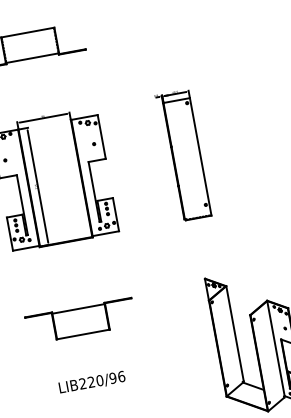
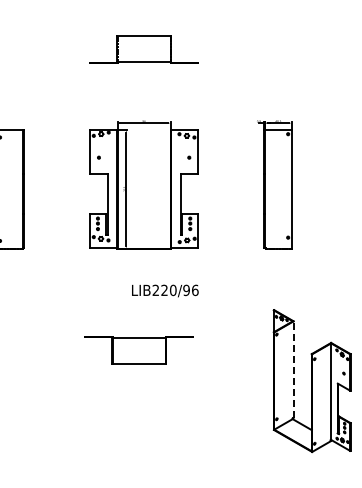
part: (80, 321) -> (138, 350), moved
line: (234, 333) -> (293, 369), solid -> dashed
text: (92, 382) -> (165, 290), moved

